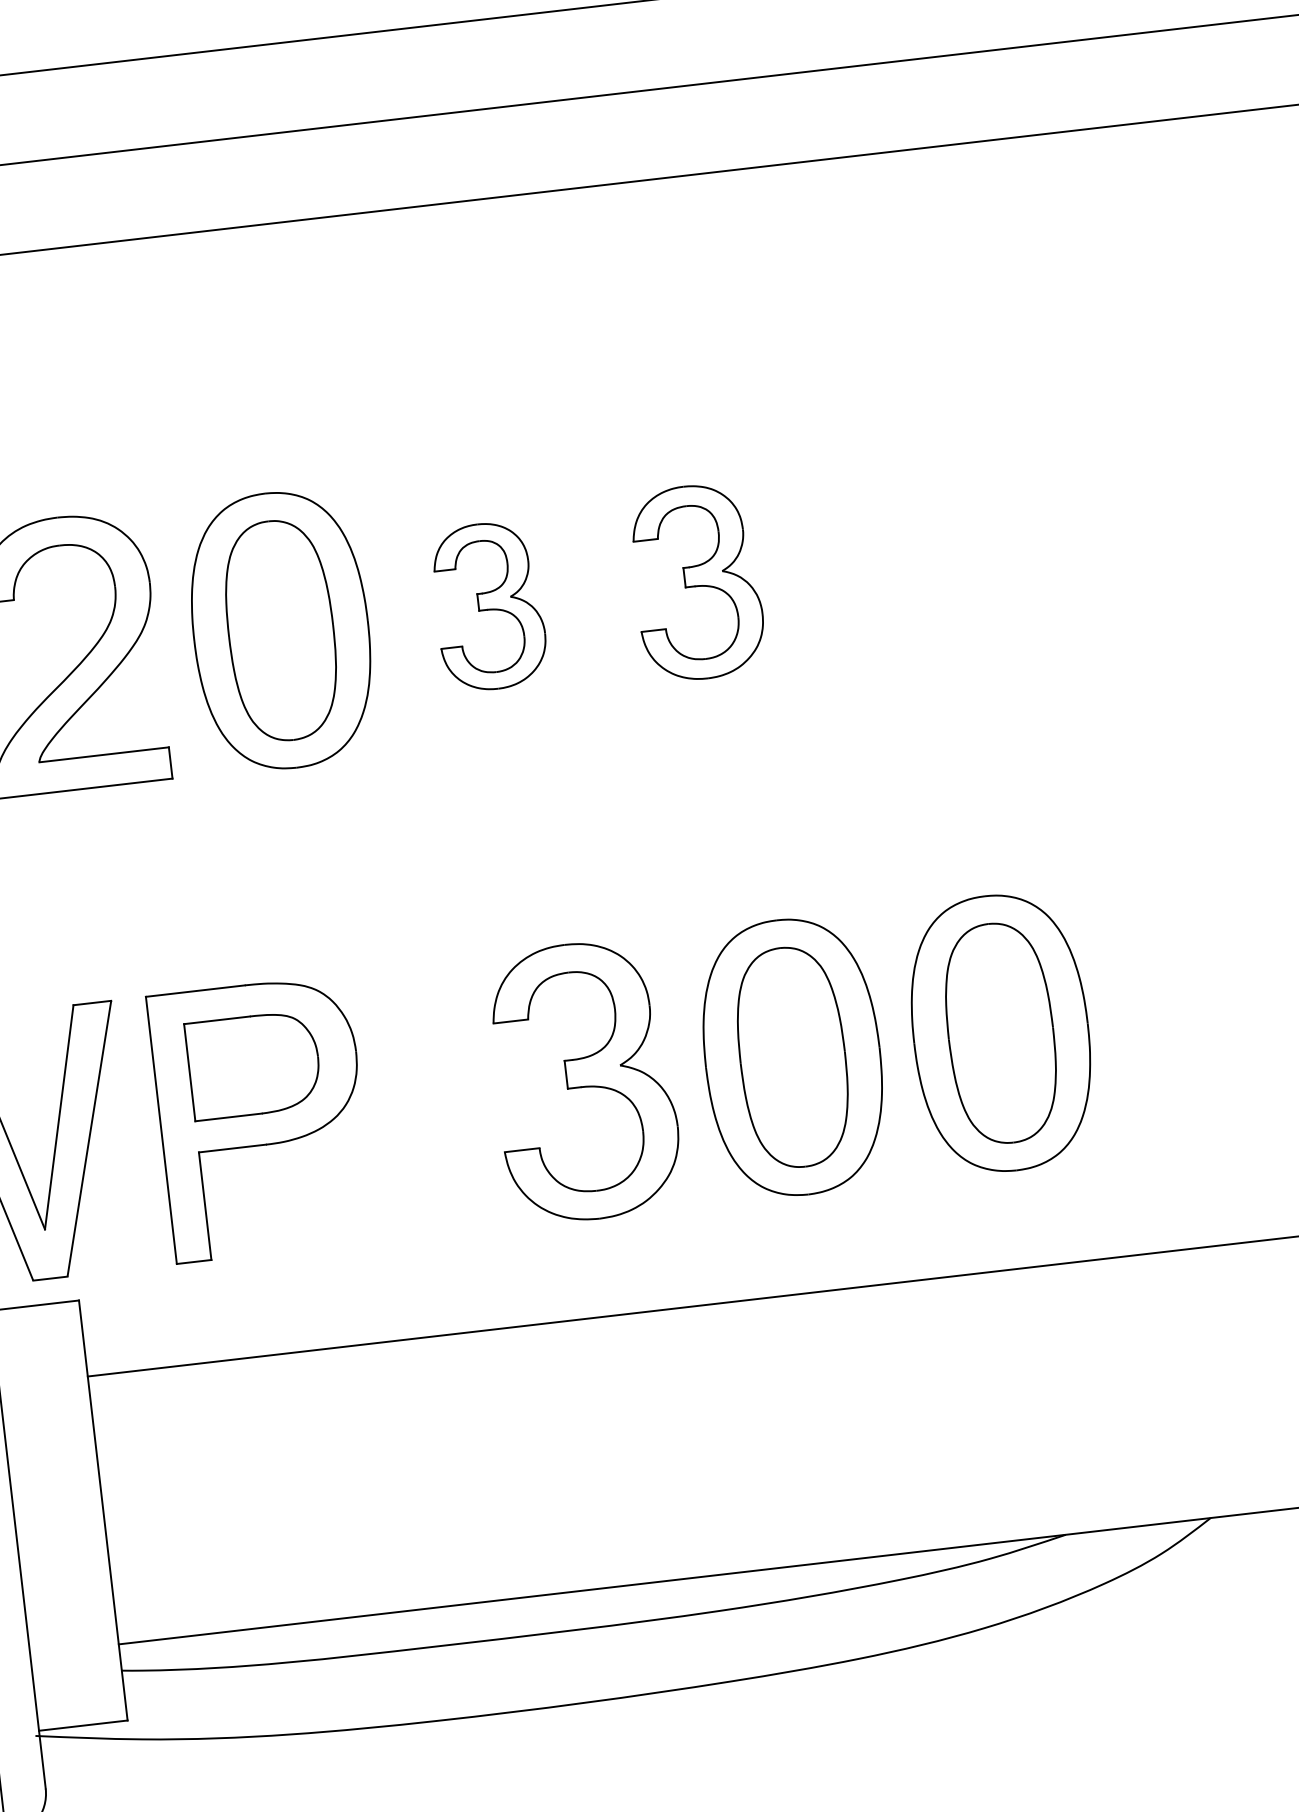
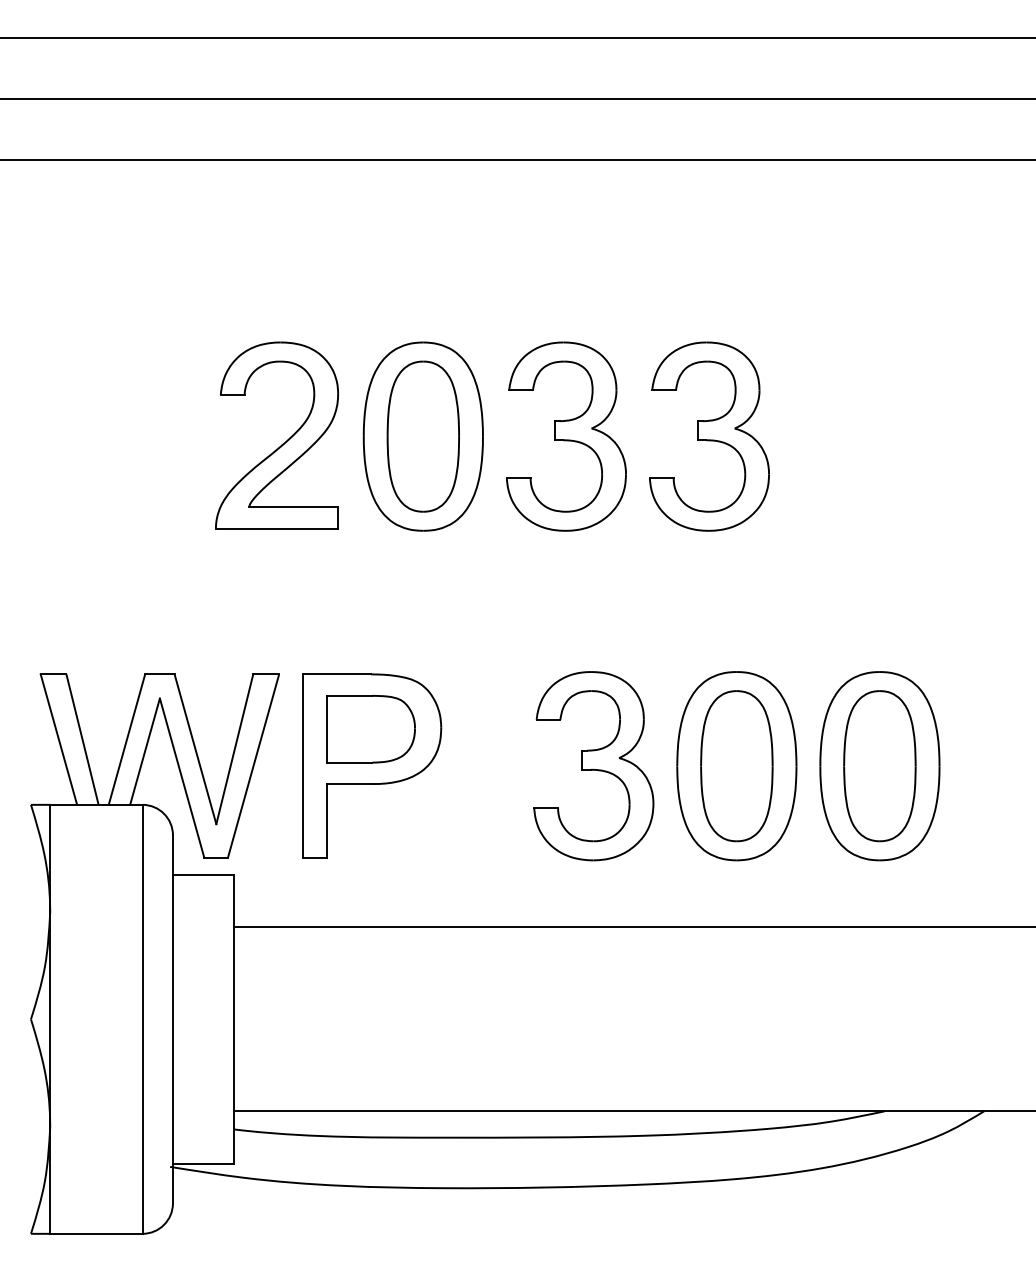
part: (697, 582) -> (709, 436), size x1.43
part: (489, 606) -> (566, 436), size x1.67

